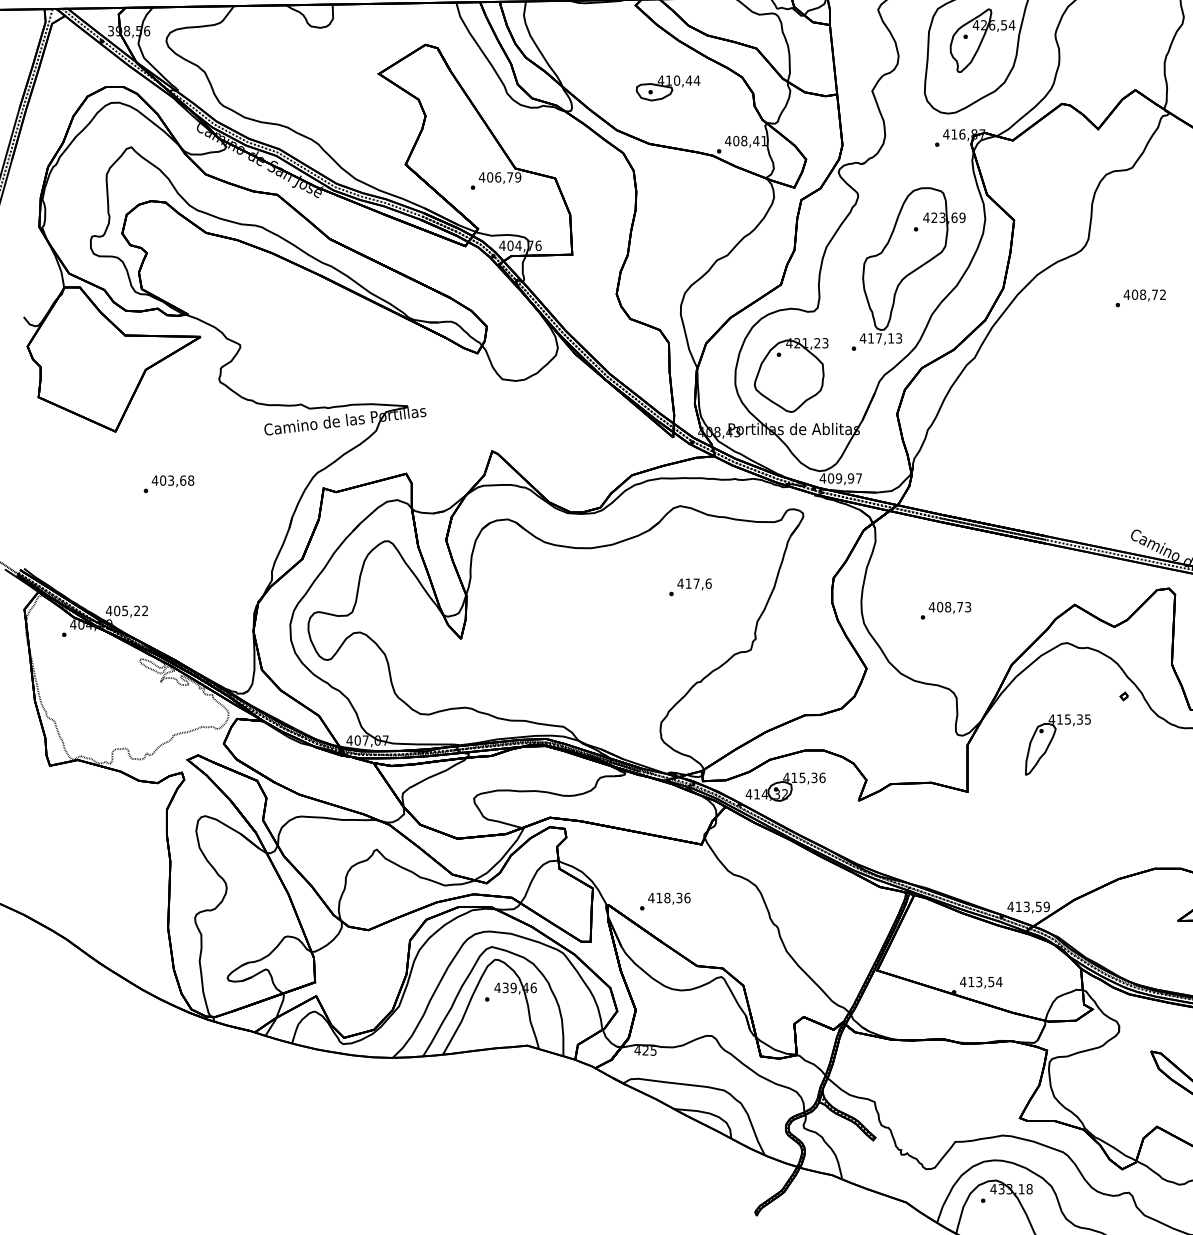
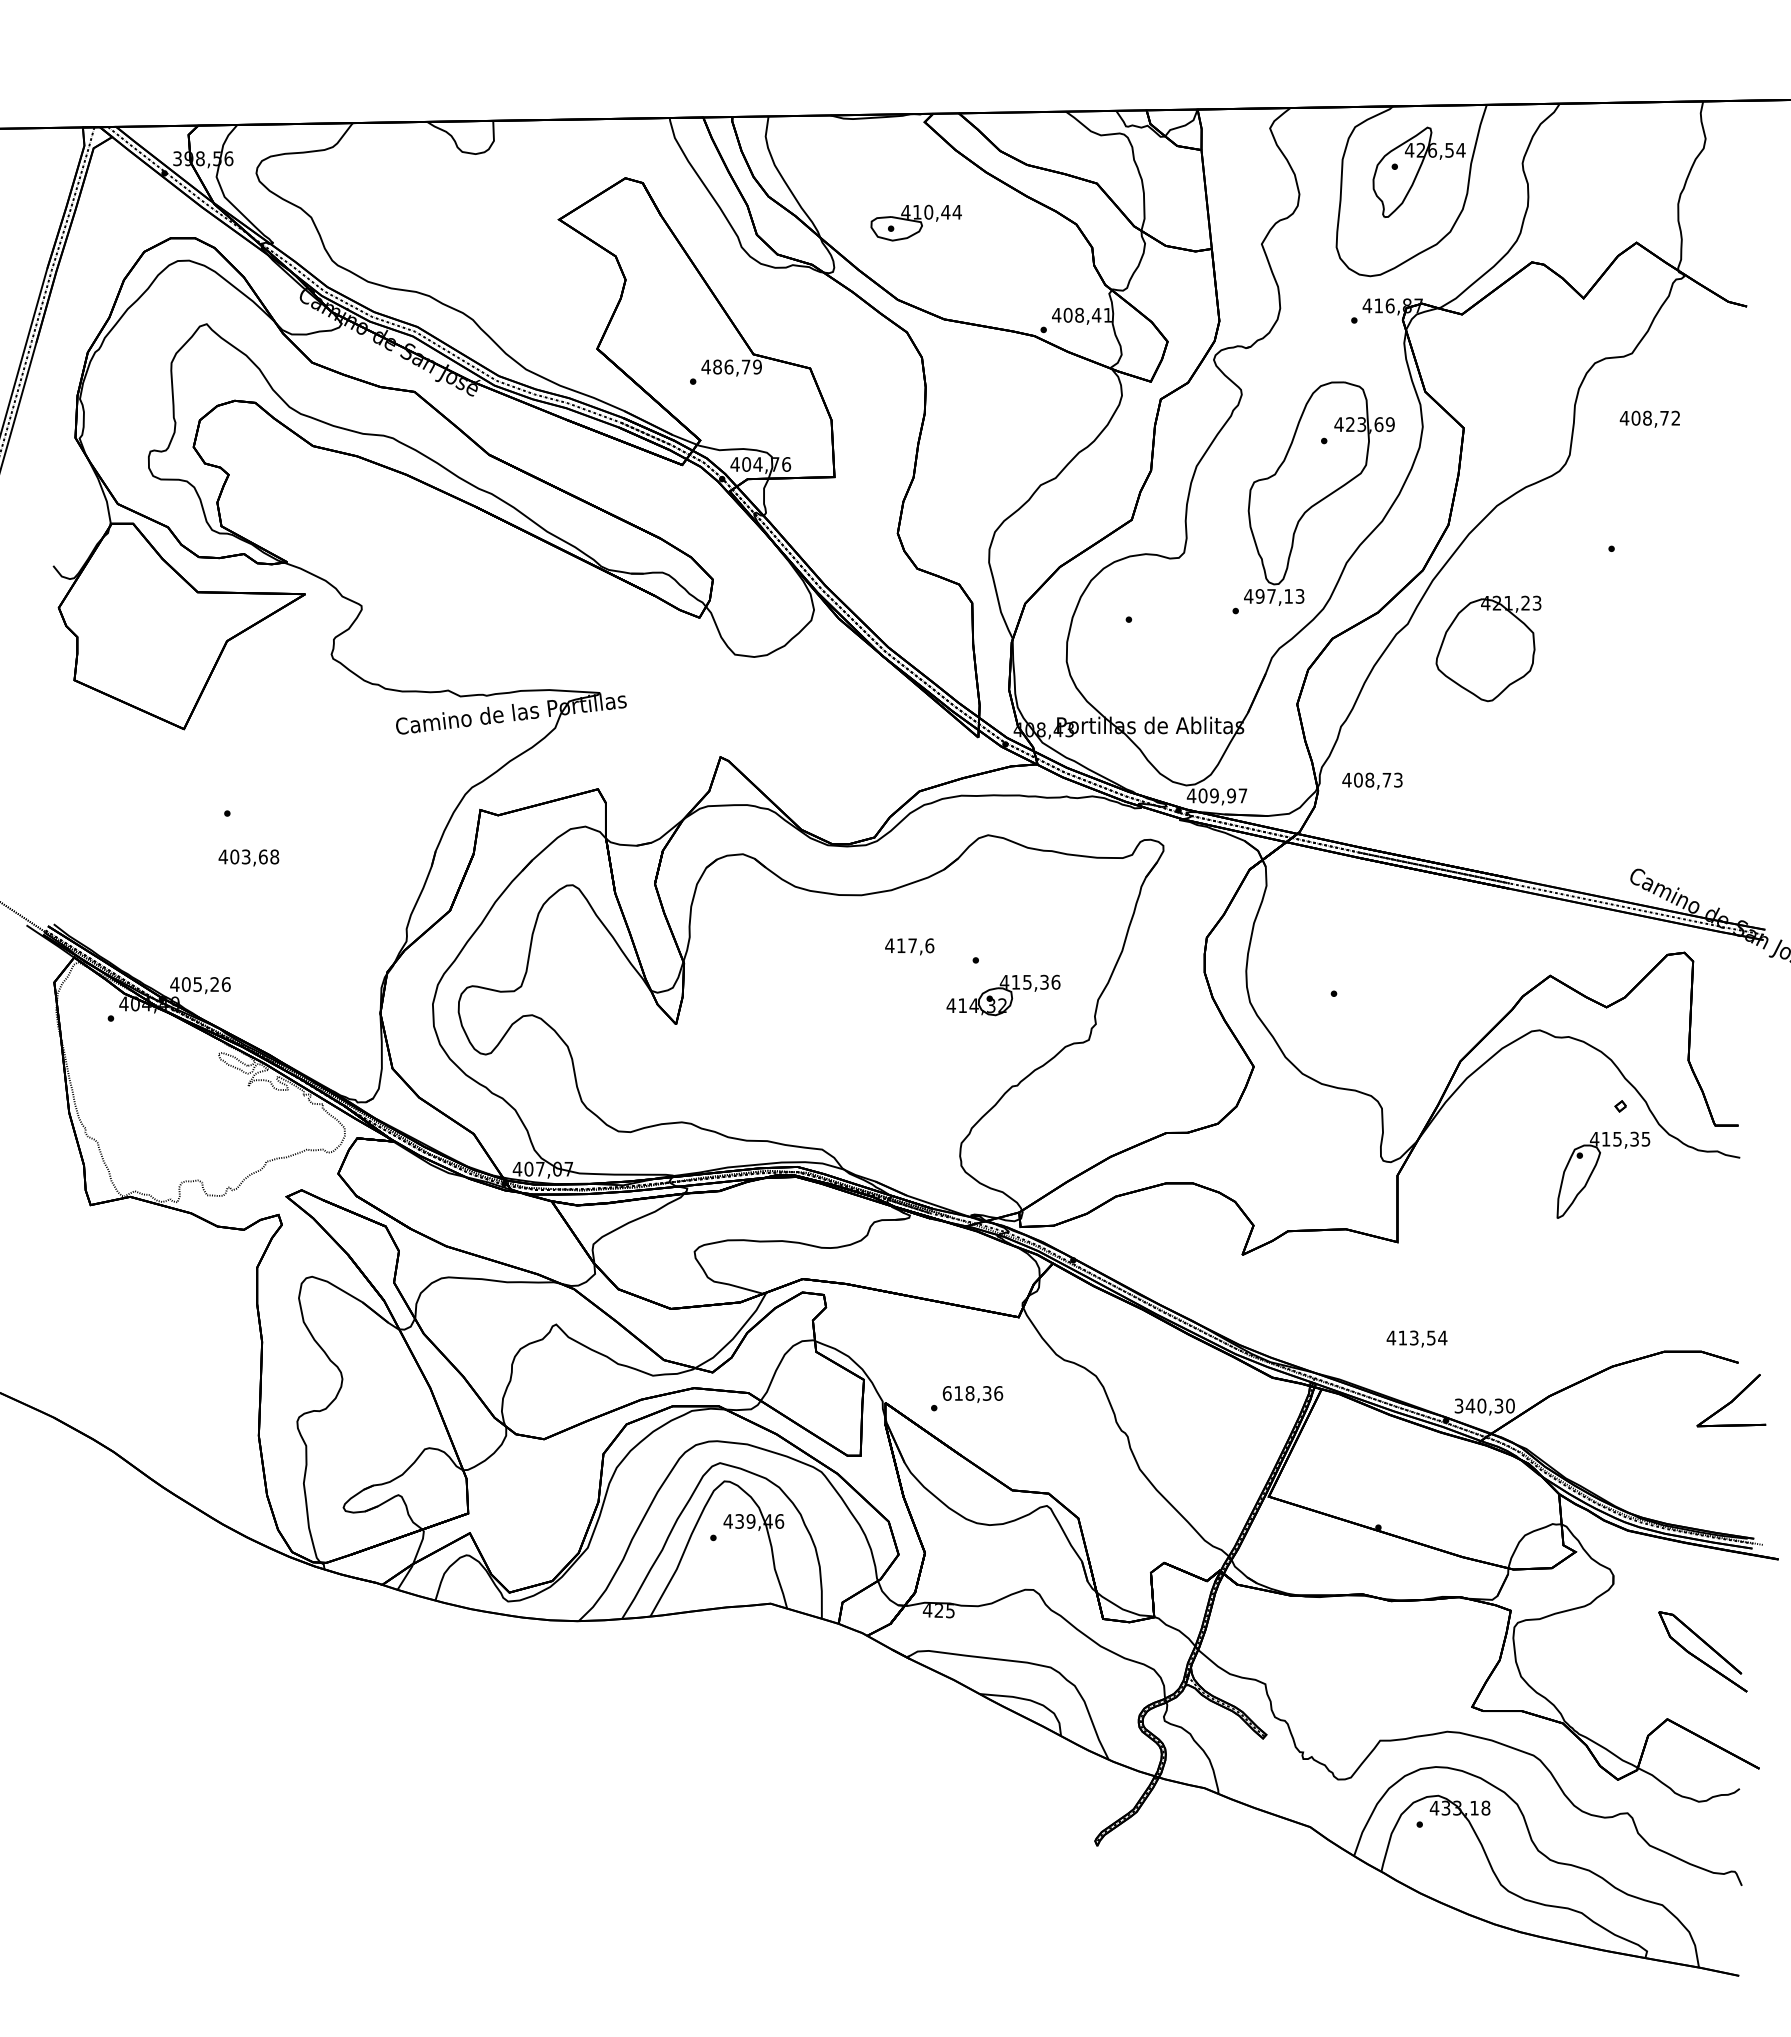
part: (667, 87) -> (915, 222), moved
text: (490, 177) -> (717, 367), 406,79 -> 486,79
text: (1144, 294) -> (1649, 418), moved
text: (870, 338) -> (1259, 596), 417,13 -> 497,13
part: (791, 375) -> (1488, 648), moved
text: (172, 481) -> (248, 857), moved
text: (694, 584) -> (909, 946), moved
text: (949, 607) -> (1372, 780), moved
text: (144, 610) -> (225, 984), 405,22 -> 405,26
part: (1051, 741) -> (1594, 1170), moved
part: (785, 787) -> (1003, 995), moved
text: (650, 898) -> (946, 1393), 418,36 -> 618,36
text: (1028, 906) -> (1484, 1405), 413,59 -> 340,30
text: (980, 982) -> (1416, 1338), moved

